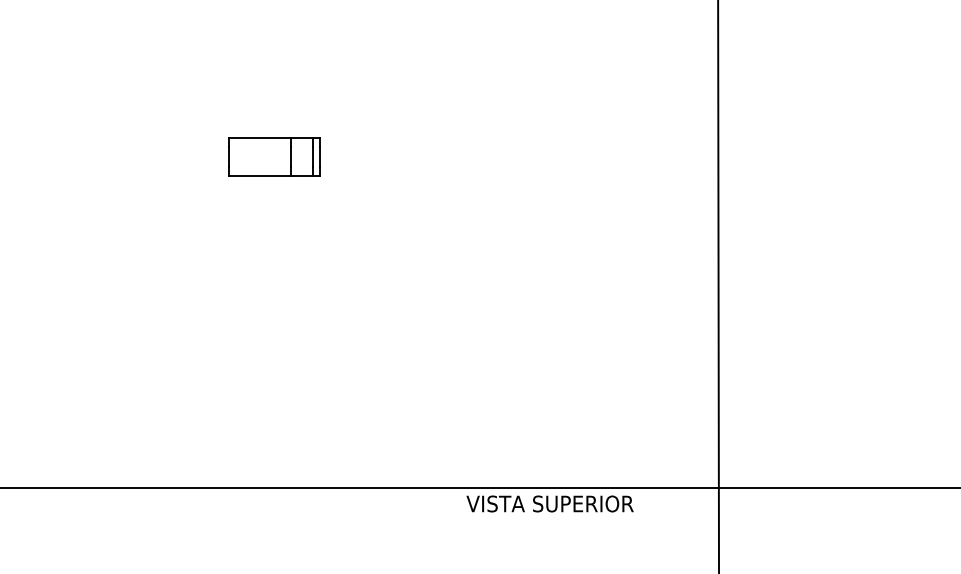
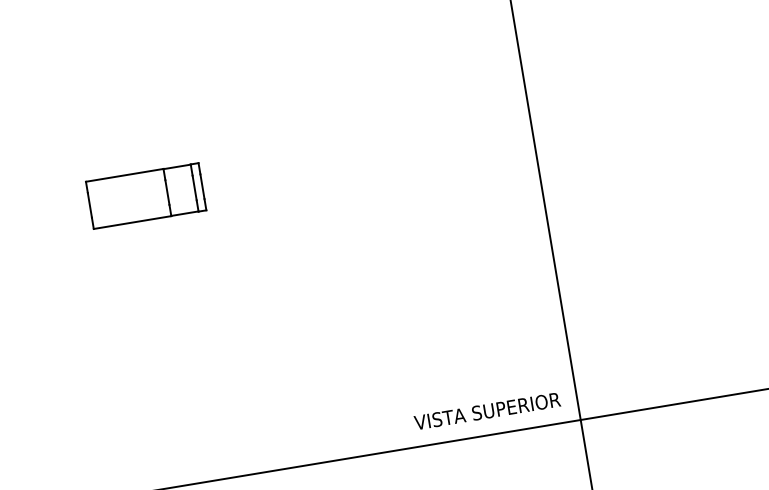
part: (274, 156) -> (146, 195), size x1.43
text: (549, 503) -> (486, 410), moved

